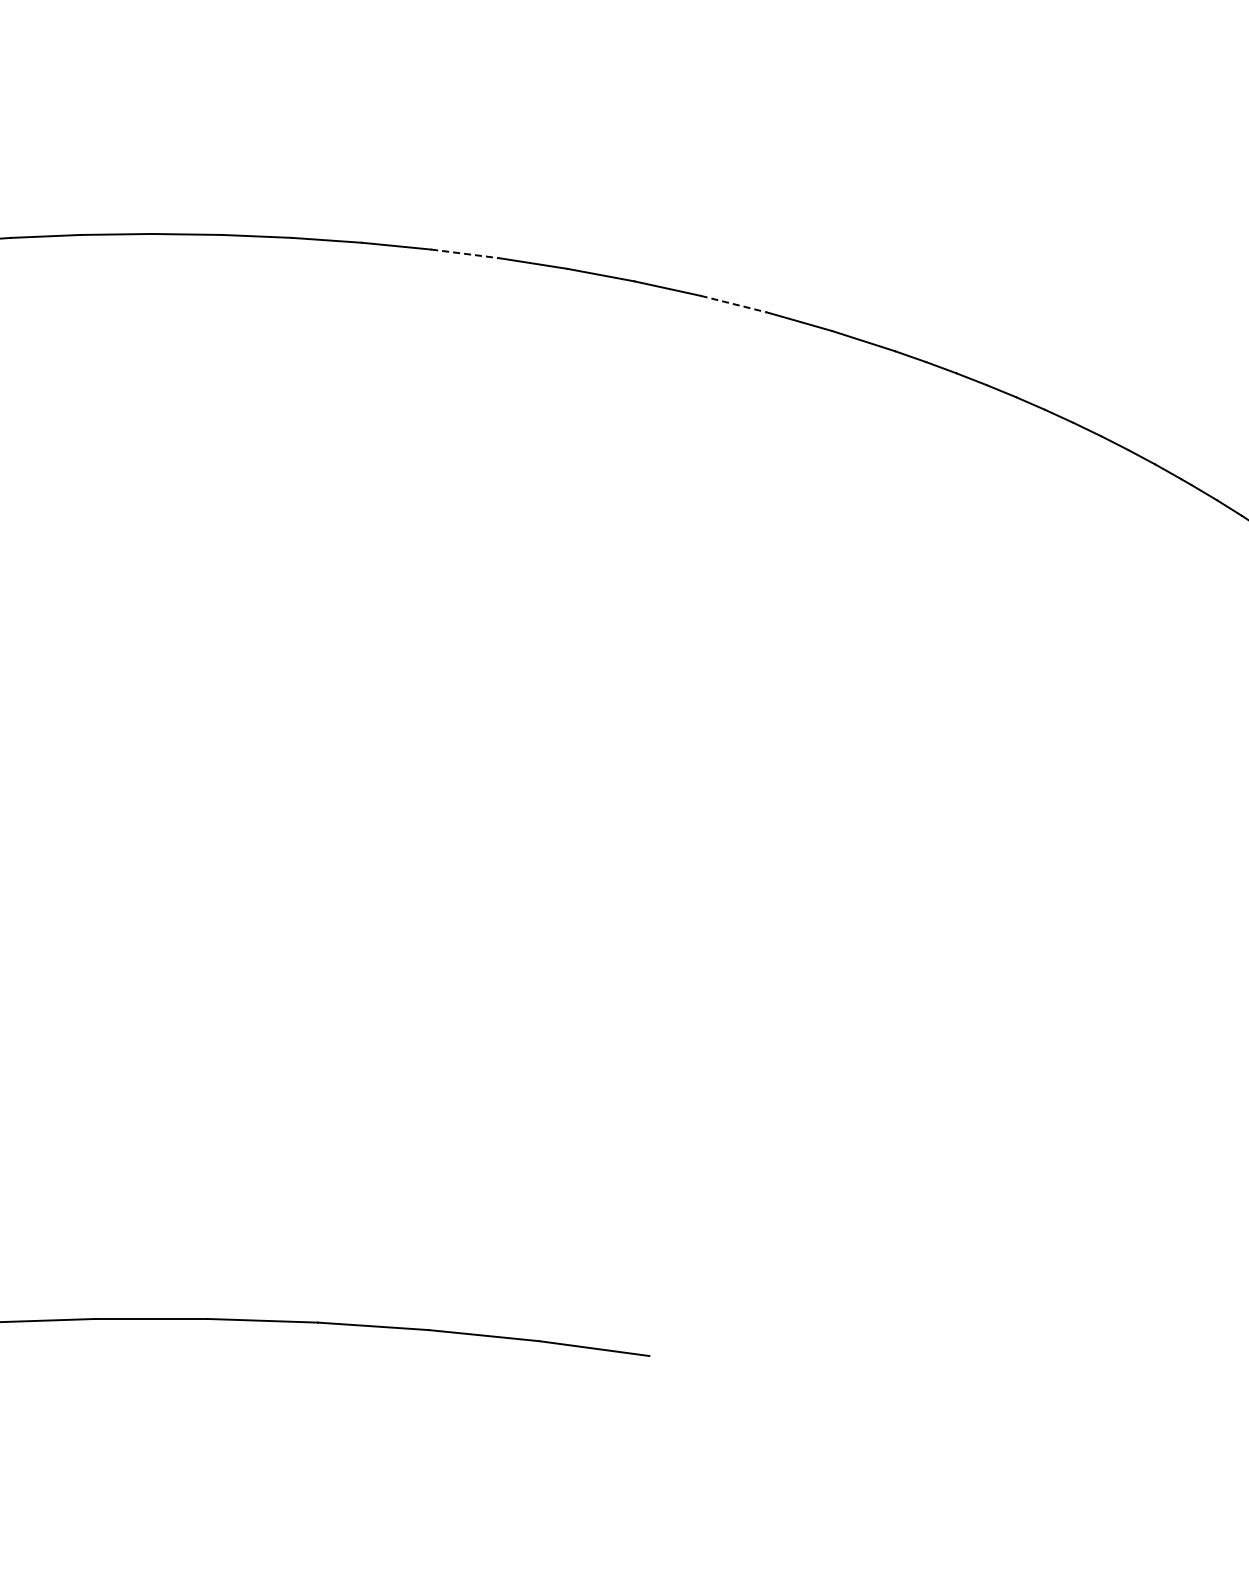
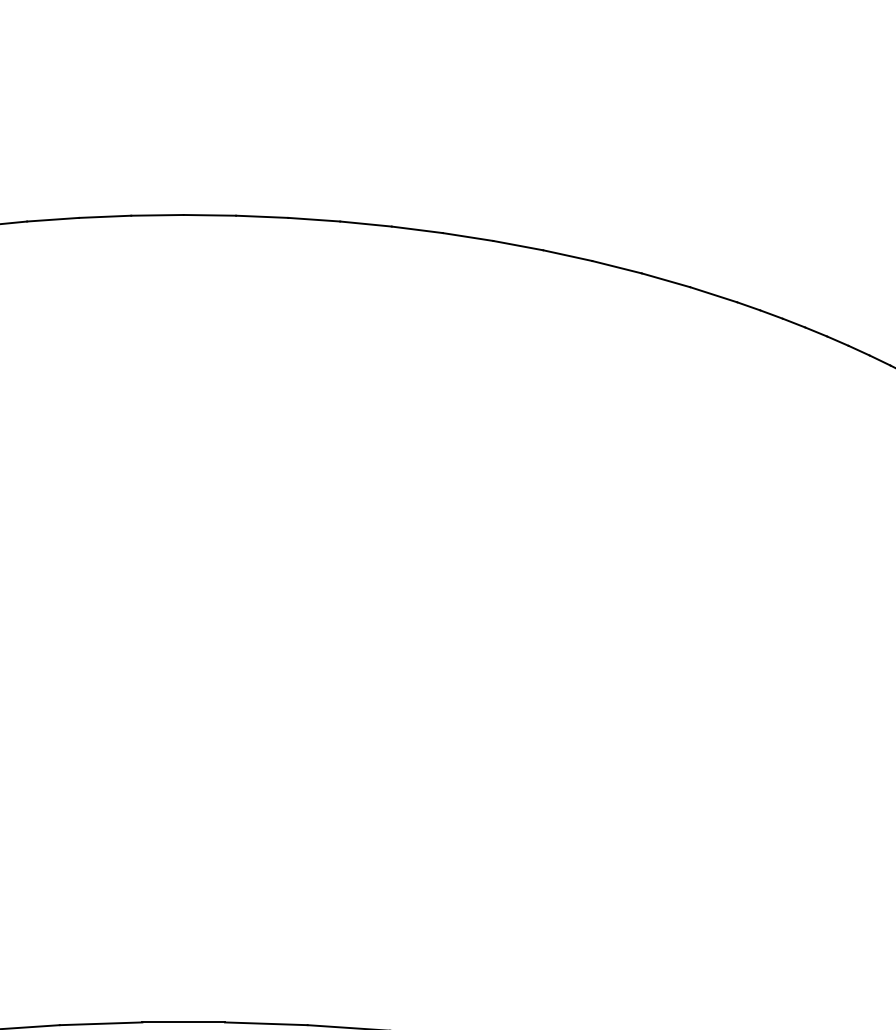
line: (465, 253) -> (417, 229), dashed -> solid
line: (734, 304) -> (617, 267), dashed -> solid

